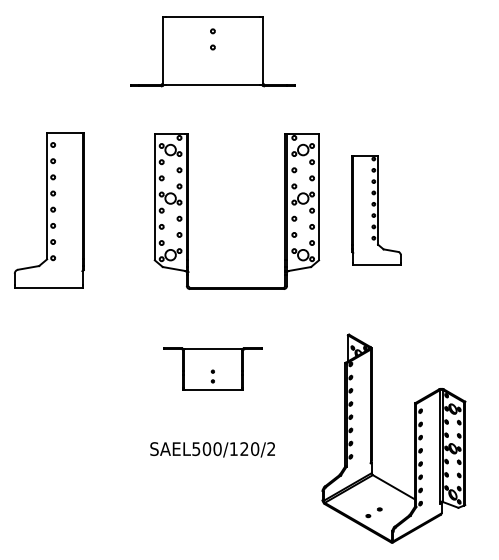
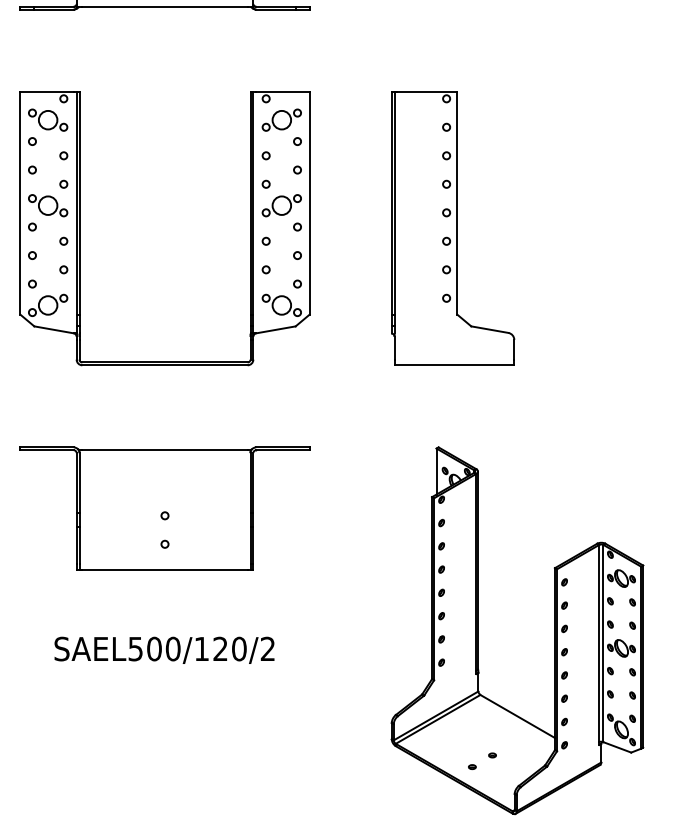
part: (376, 210) -> (453, 228), size x1.43
part: (188, 211) -> (79, 228), moved
part: (212, 368) -> (164, 506), size x1.67
part: (372, 438) -> (479, 630), moved

